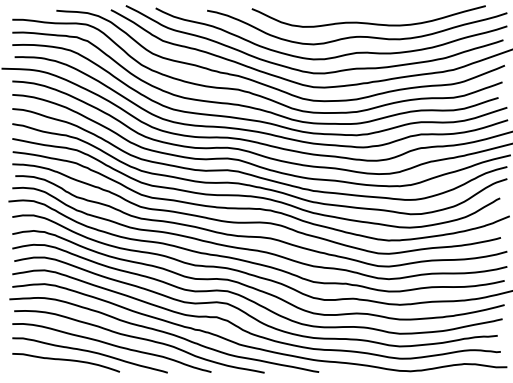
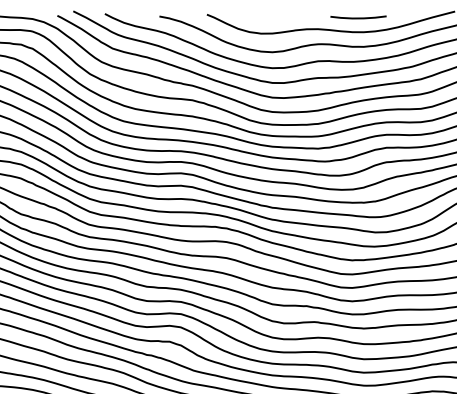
curve: (394, 11) -> (358, 17), added

